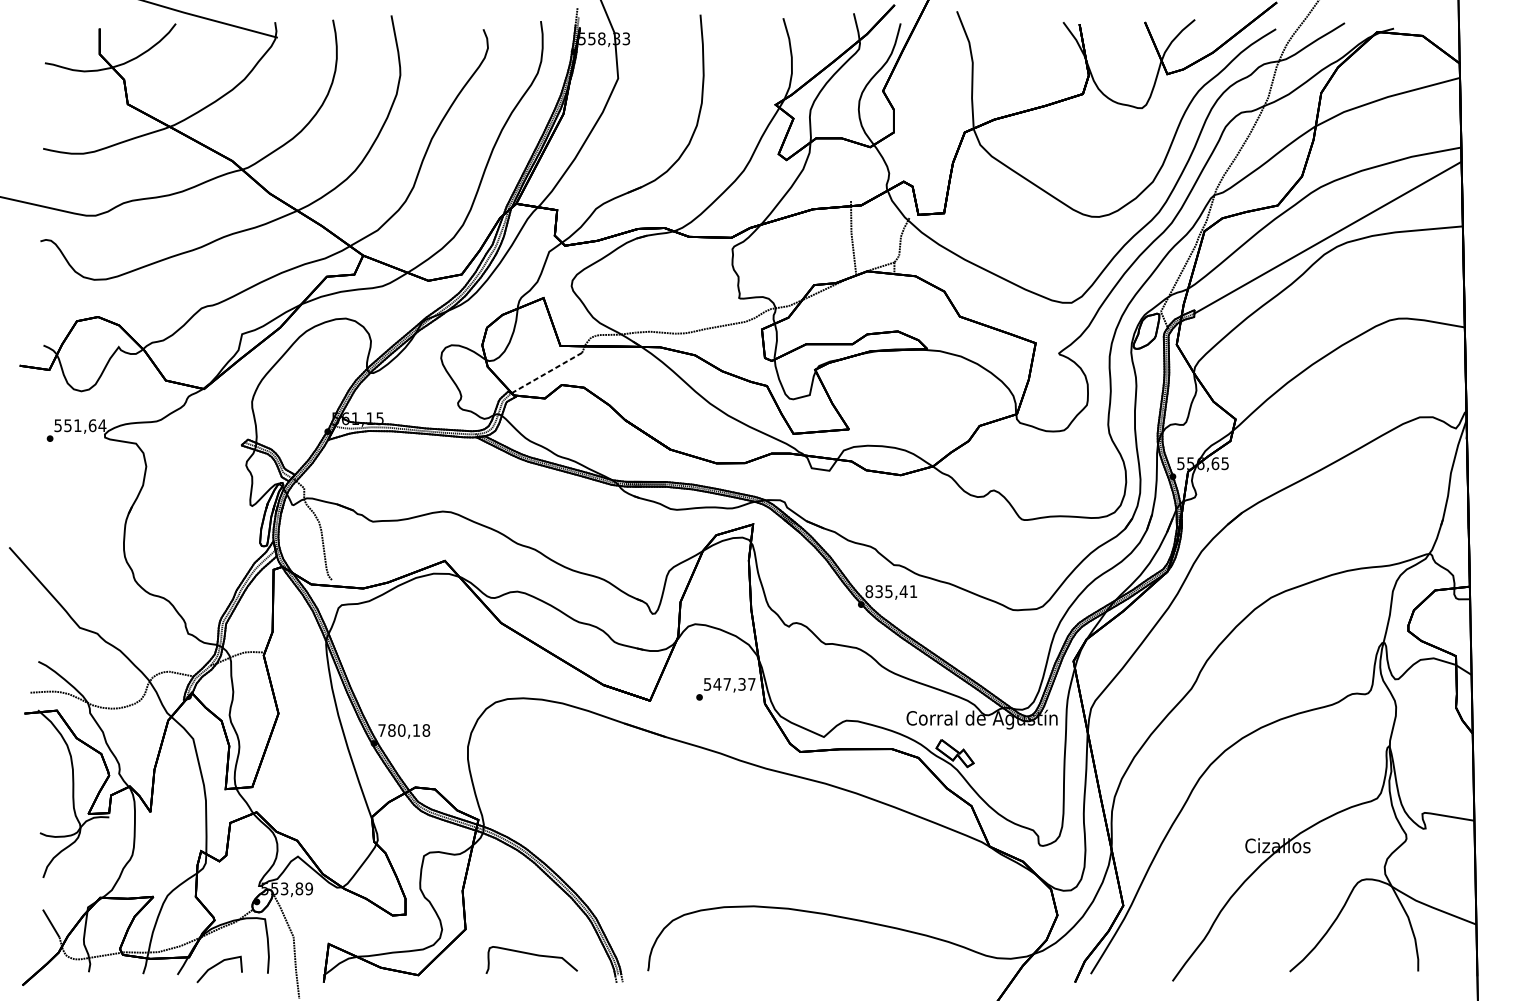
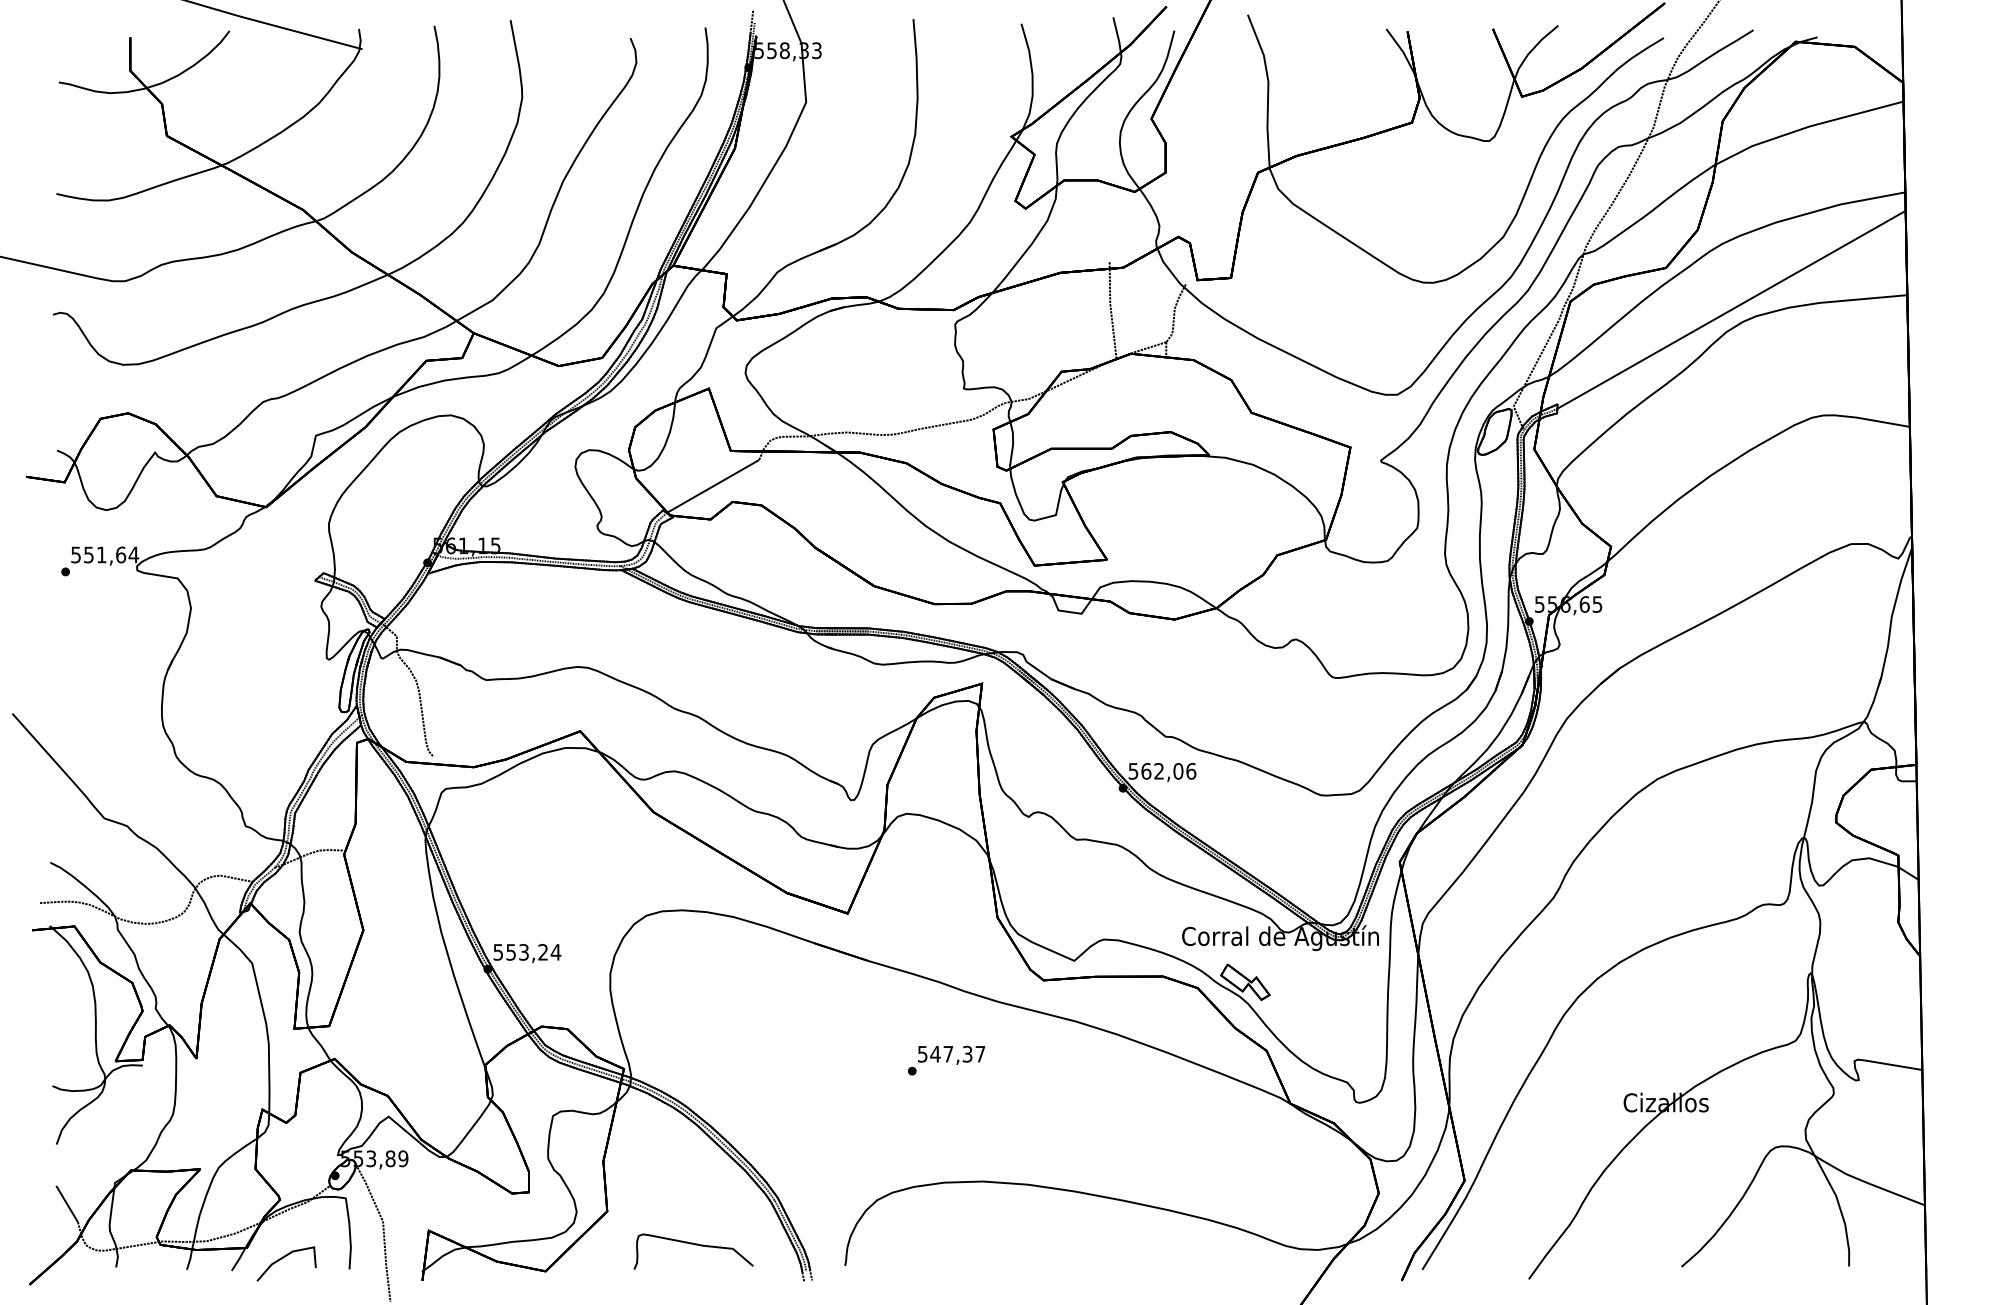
line: (546, 373) -> (712, 486), dashed -> solid
text: (891, 591) -> (1162, 771), 835,41 -> 562,06
text: (725, 689) -> (946, 1060), moved
text: (404, 730) -> (527, 952), 780,18 -> 553,24

